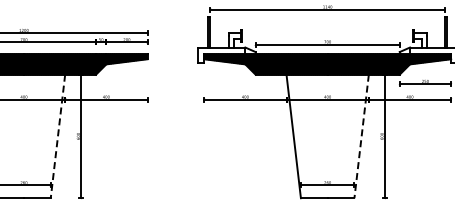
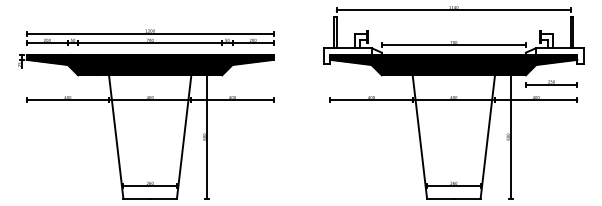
line: (58, 136) -> (184, 137), dashed -> solid
line: (361, 136) -> (487, 137), dashed -> solid

